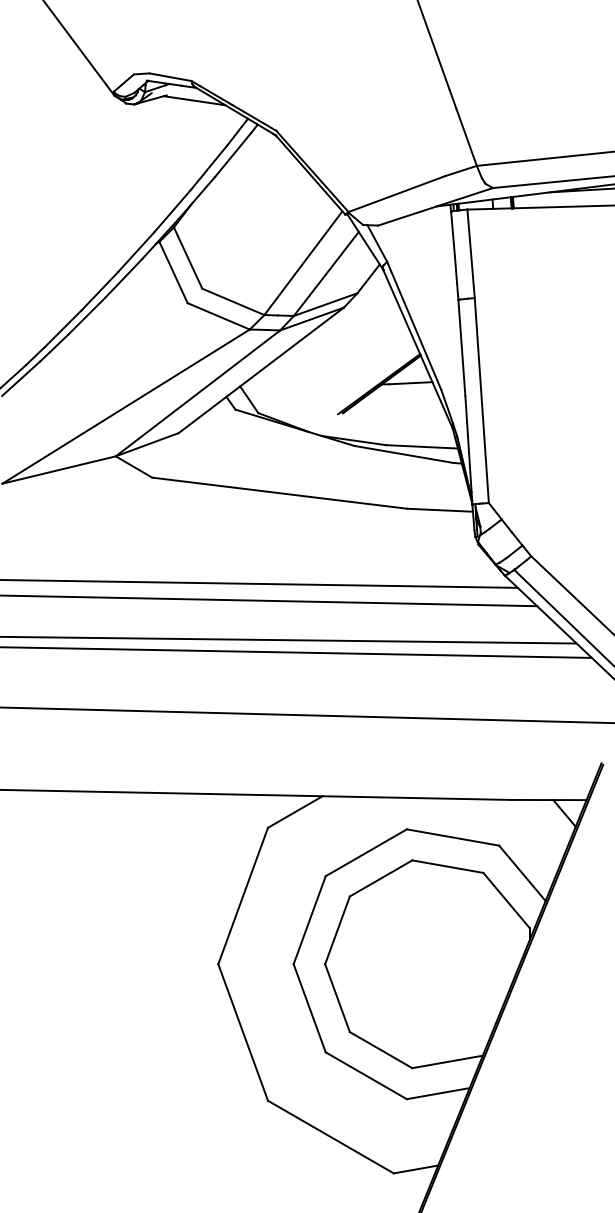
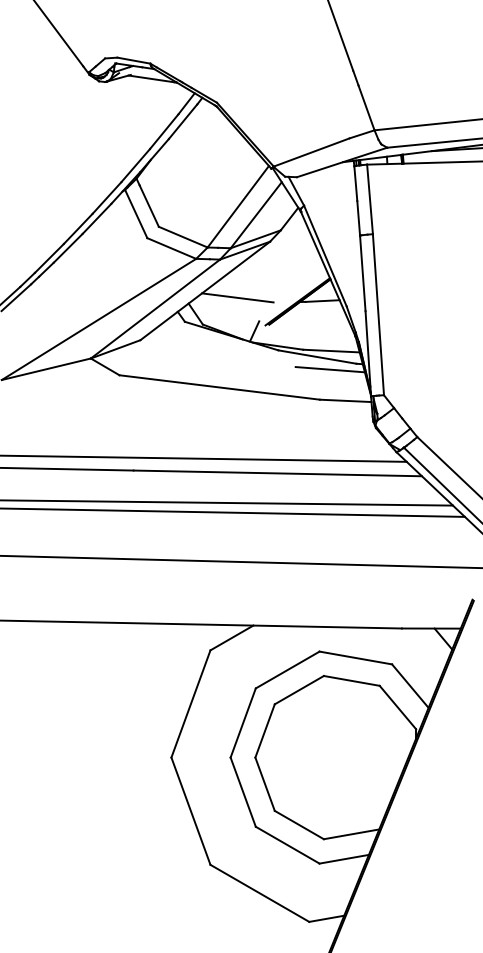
line: (302, 378) -> (237, 297), added
line: (324, 421) -> (254, 331), added
line: (420, 470) -> (330, 369), added

